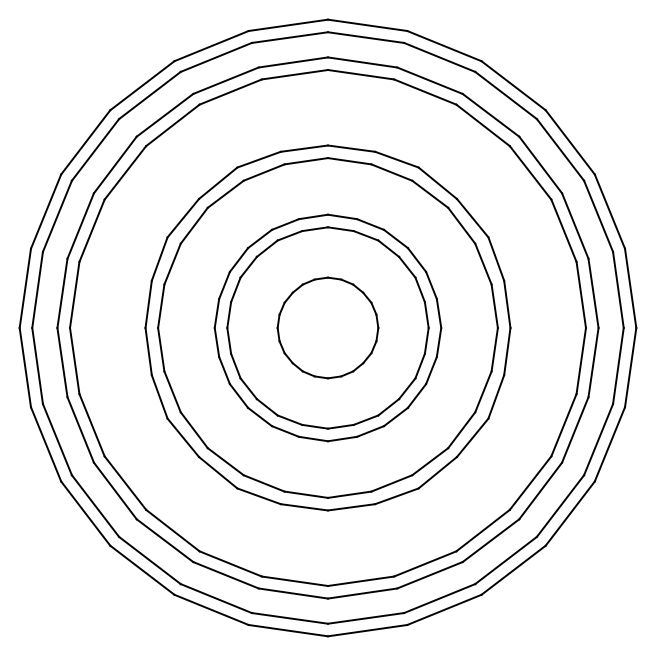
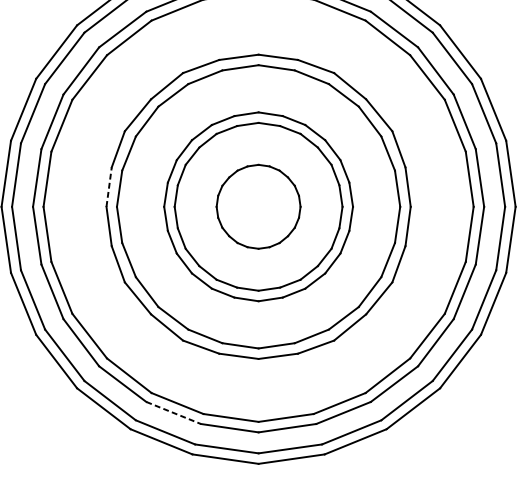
line: (148, 304) -> (108, 187), solid -> dashed
line: (226, 575) -> (174, 413), solid -> dashed

